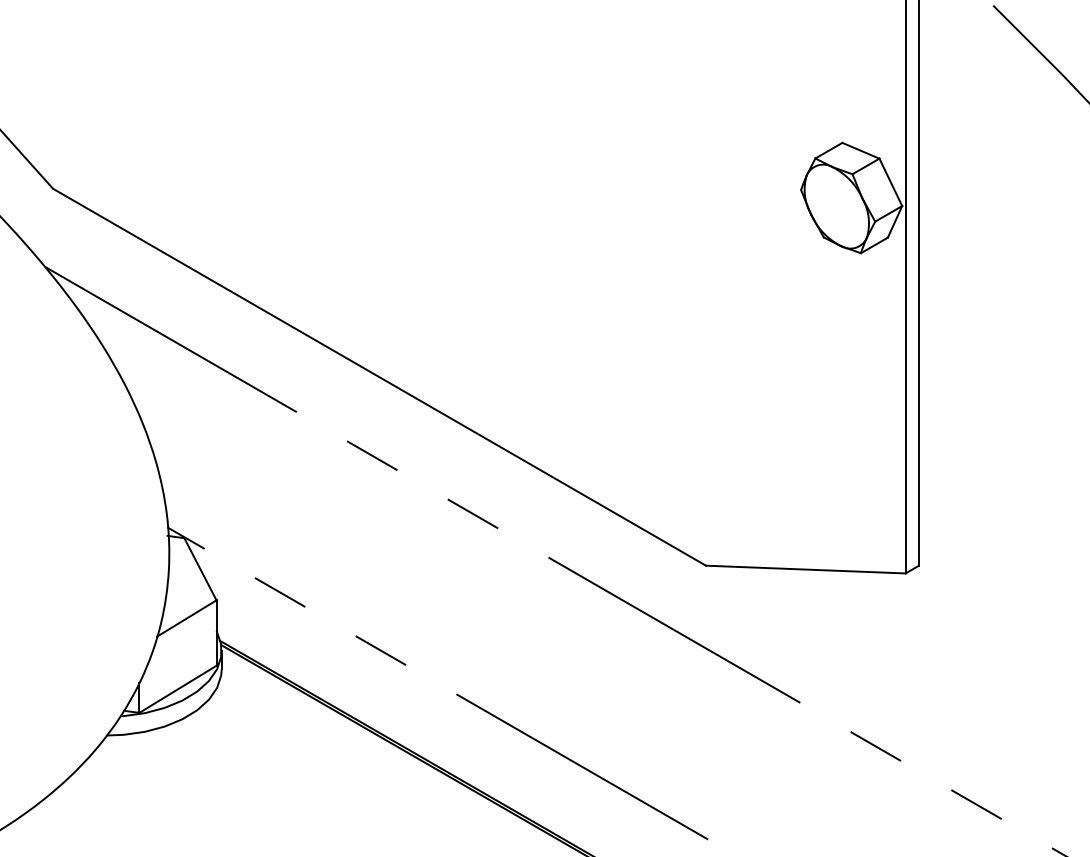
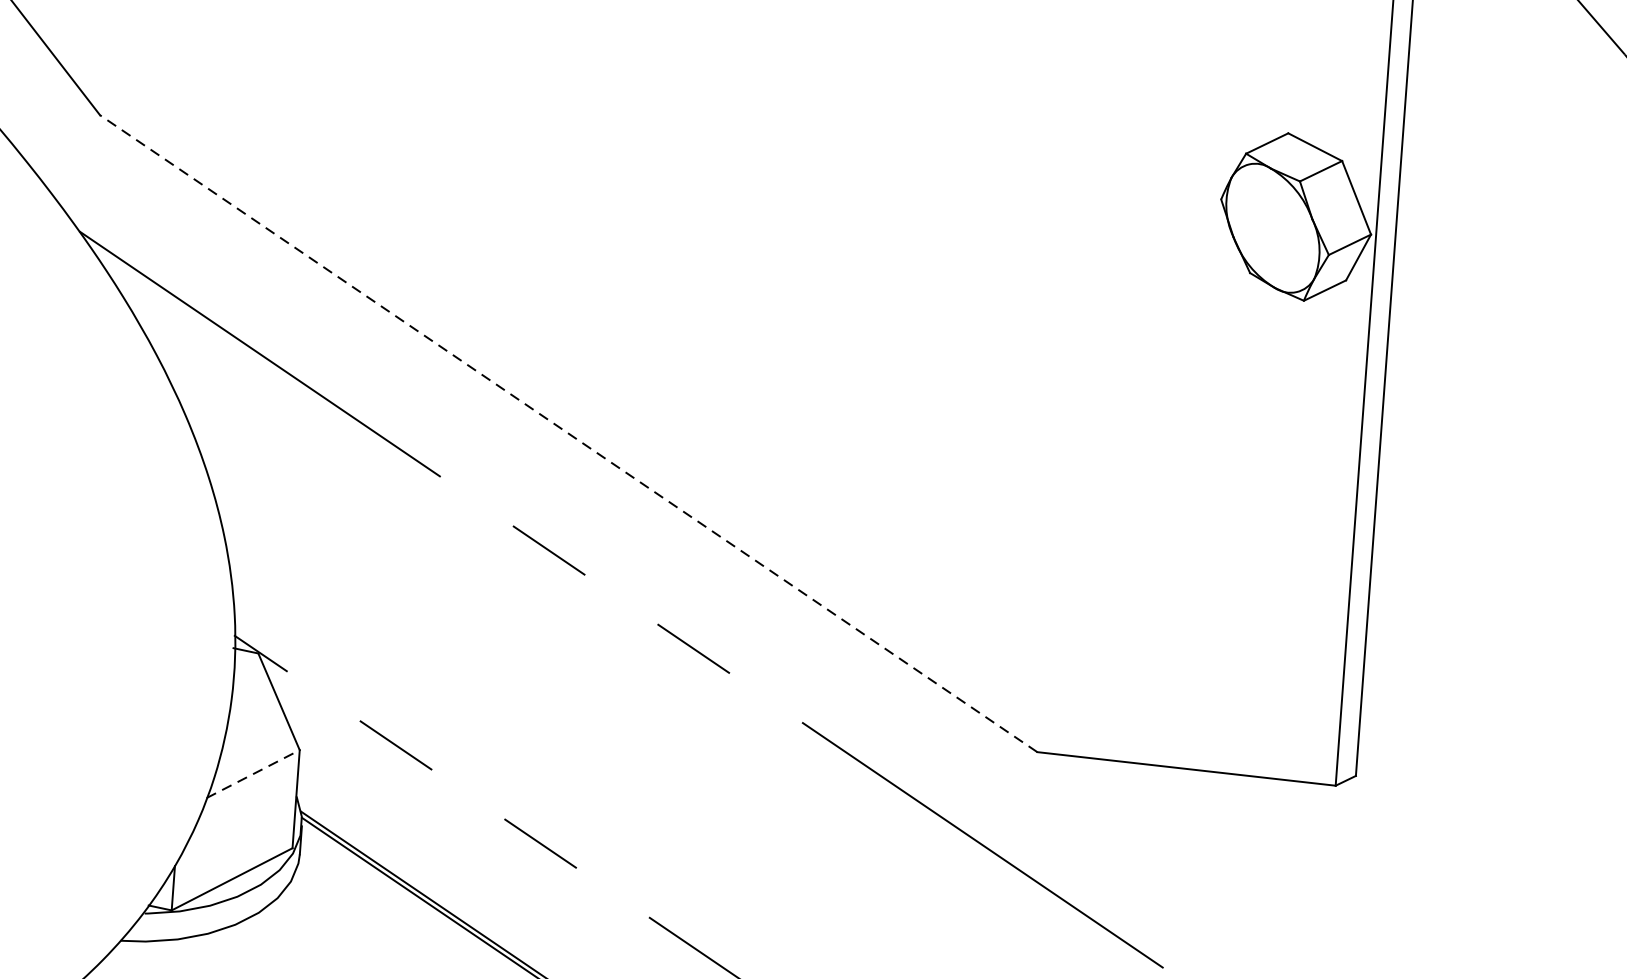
line: (379, 377) -> (568, 434), solid -> dashed
line: (186, 618) -> (252, 774), solid -> dashed

